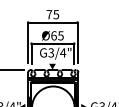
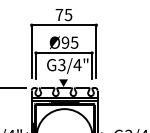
text: (53, 35) -> (64, 42), Ø65 -> Ø95

